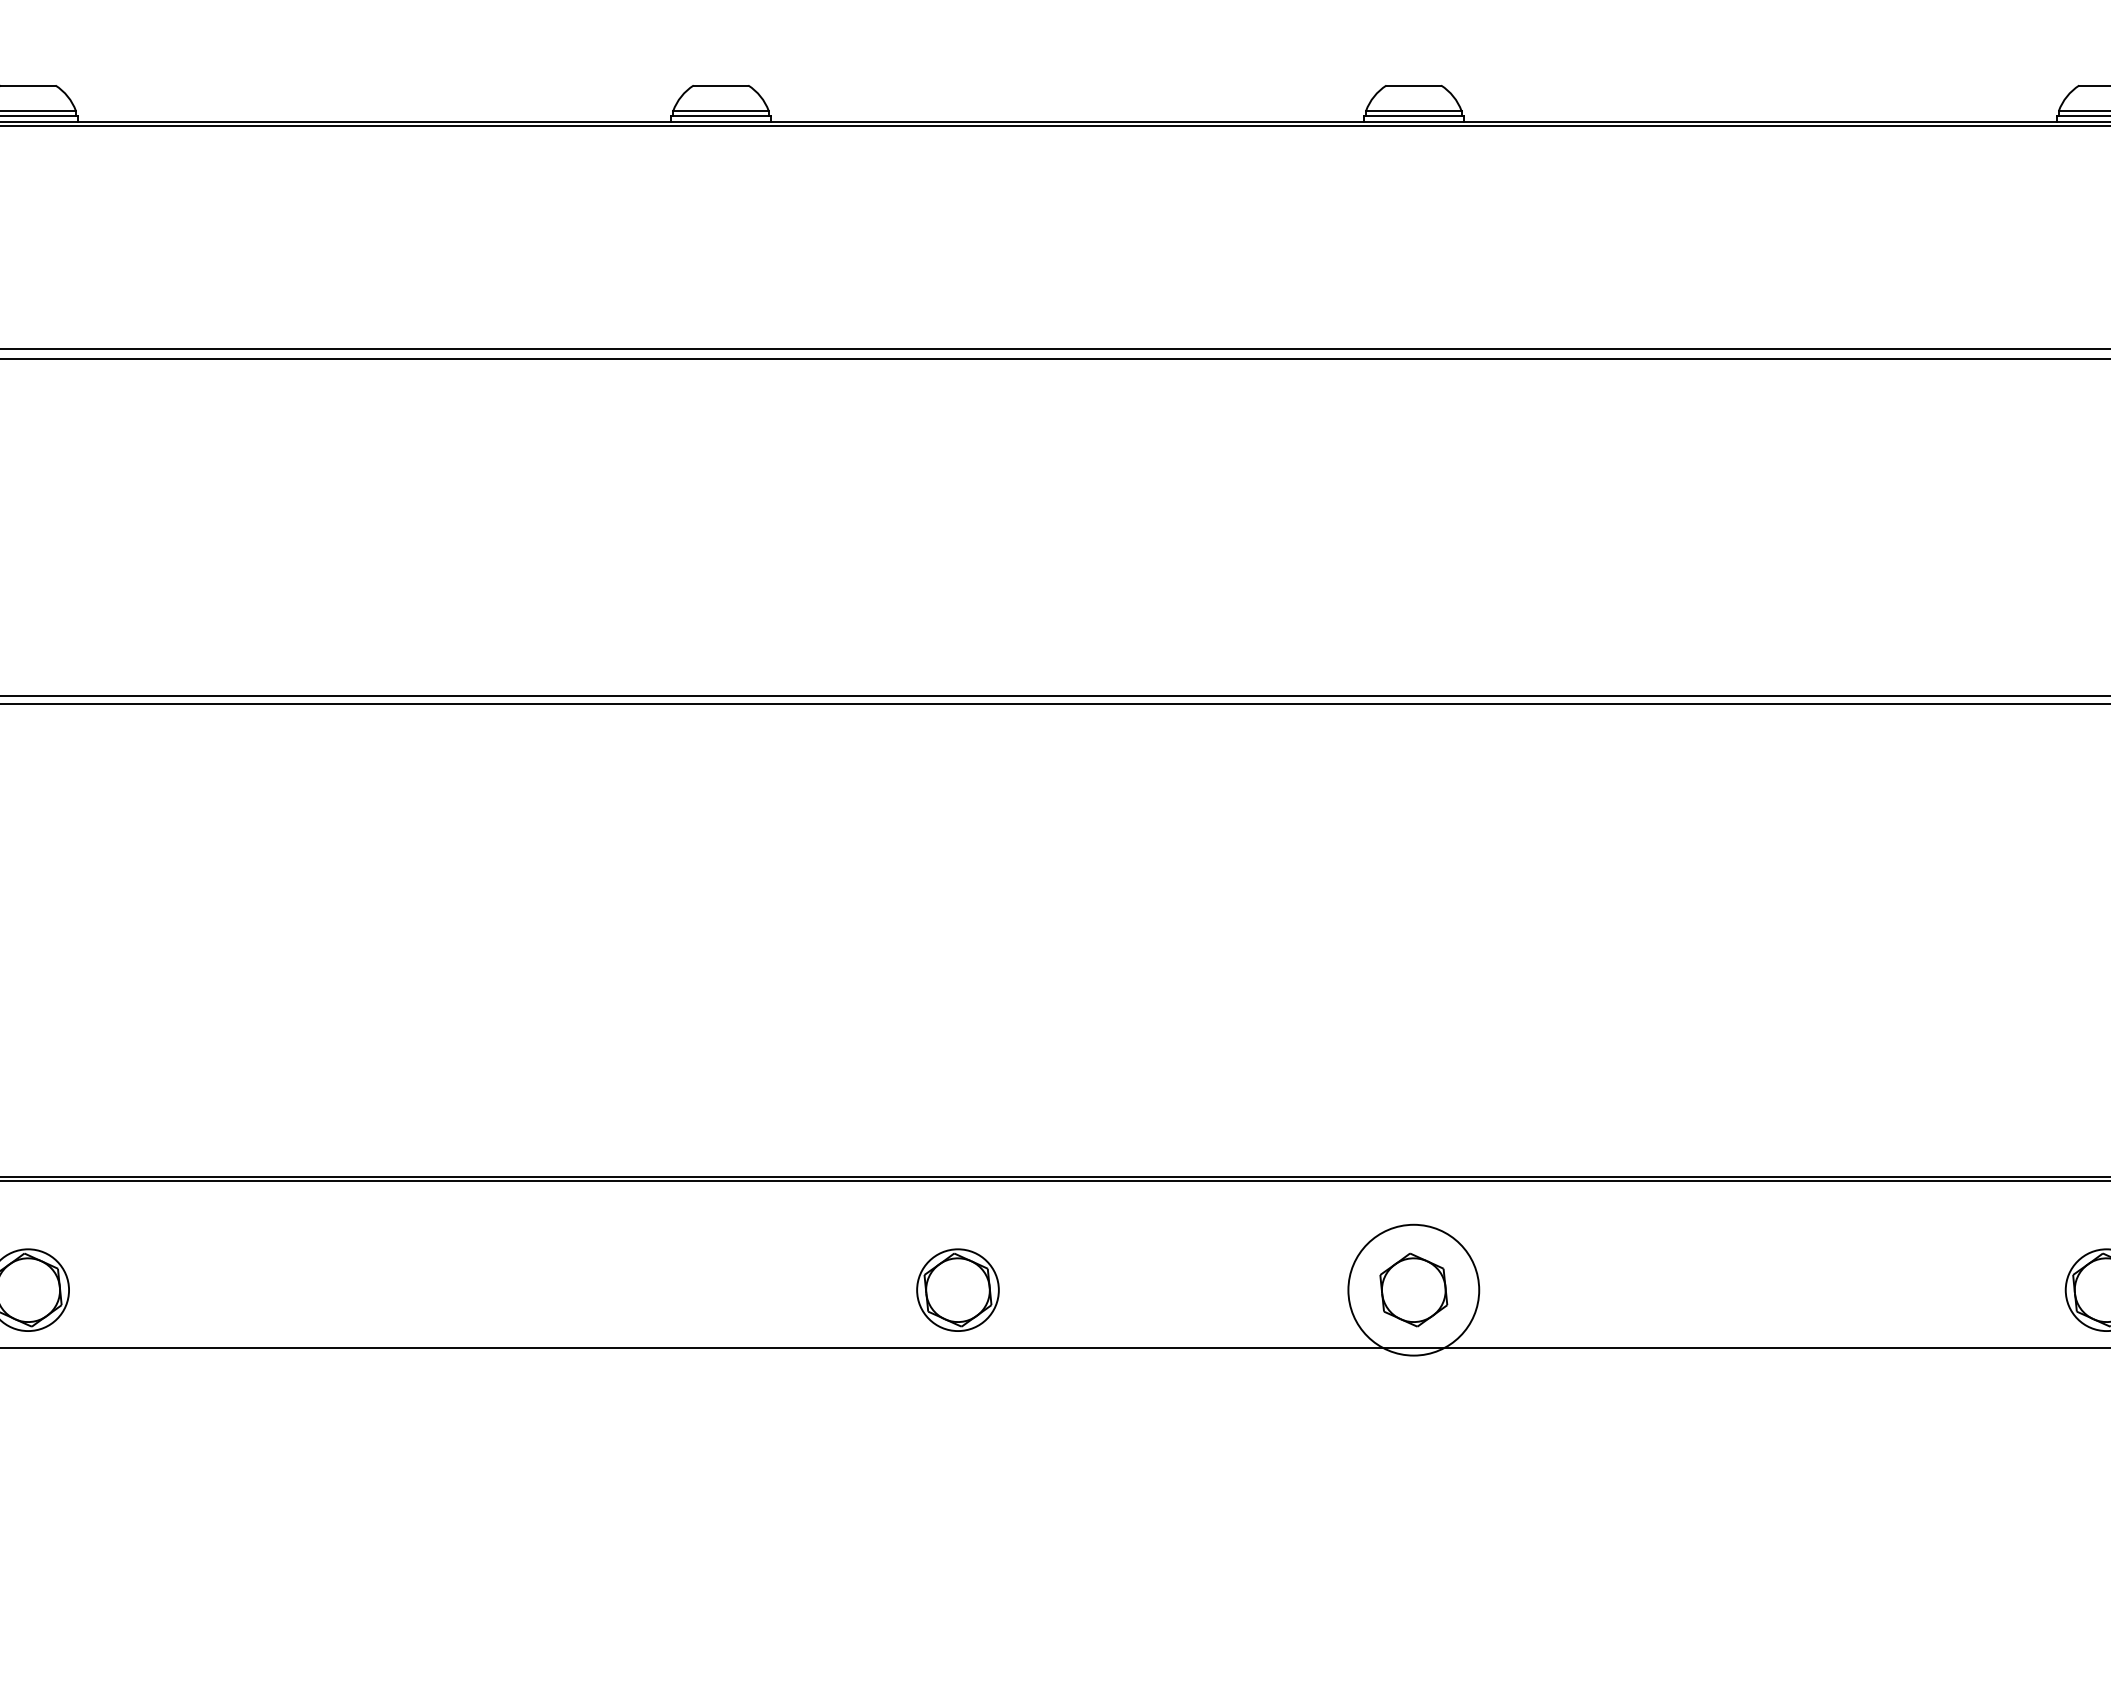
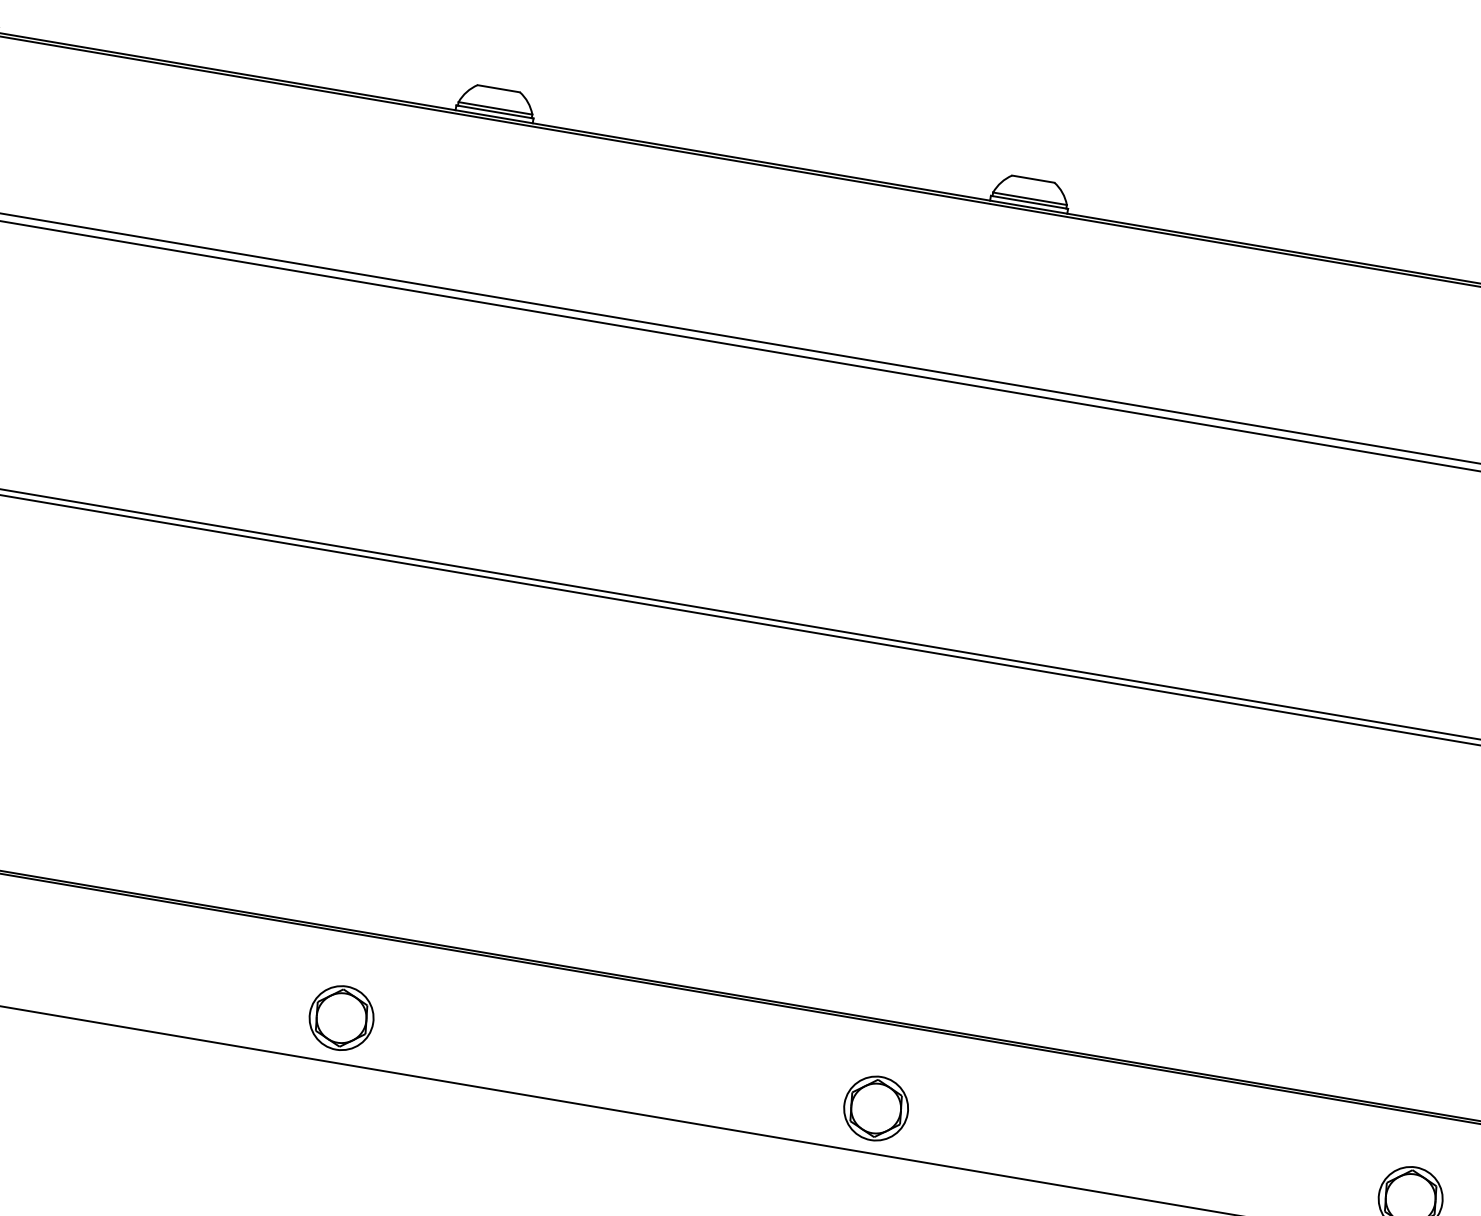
part: (957, 1289) -> (341, 1017), moved
circle: (1413, 1290) -> (875, 1108), size x0.62

